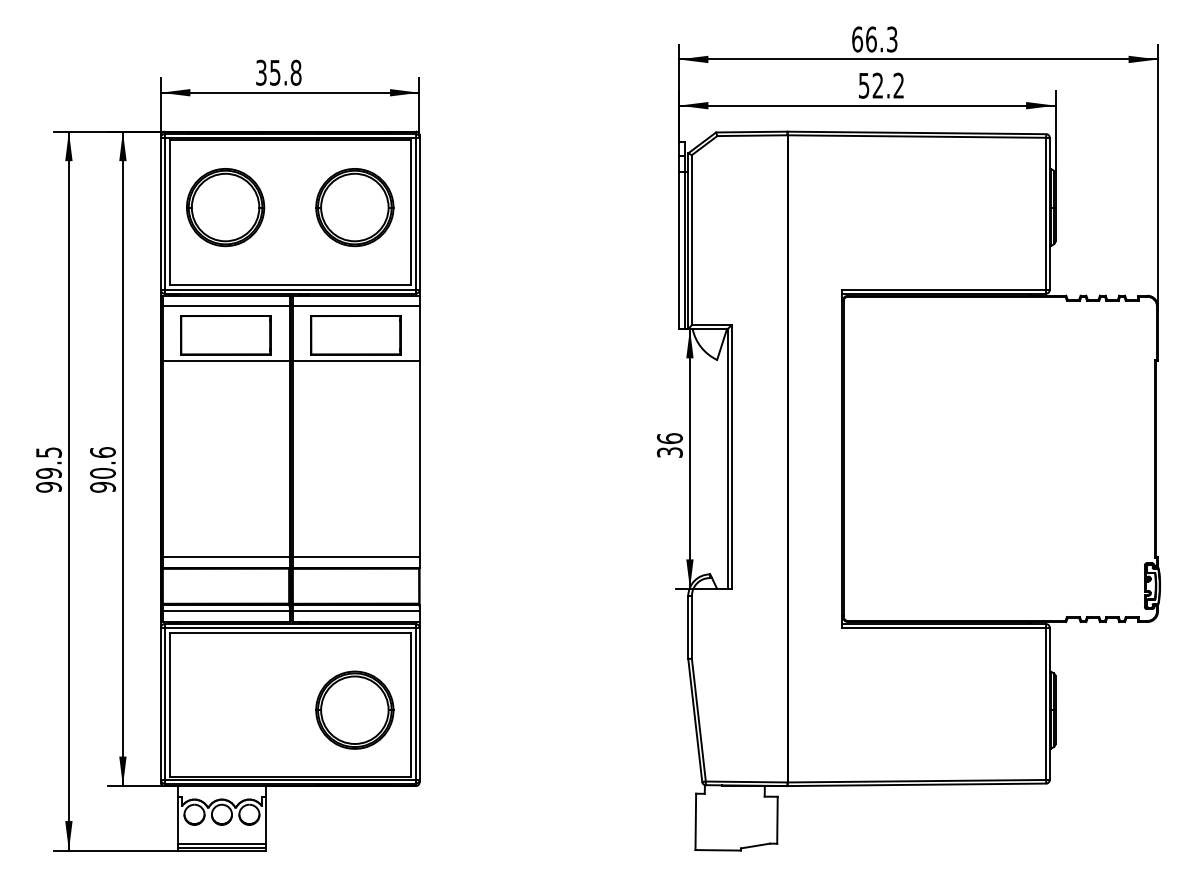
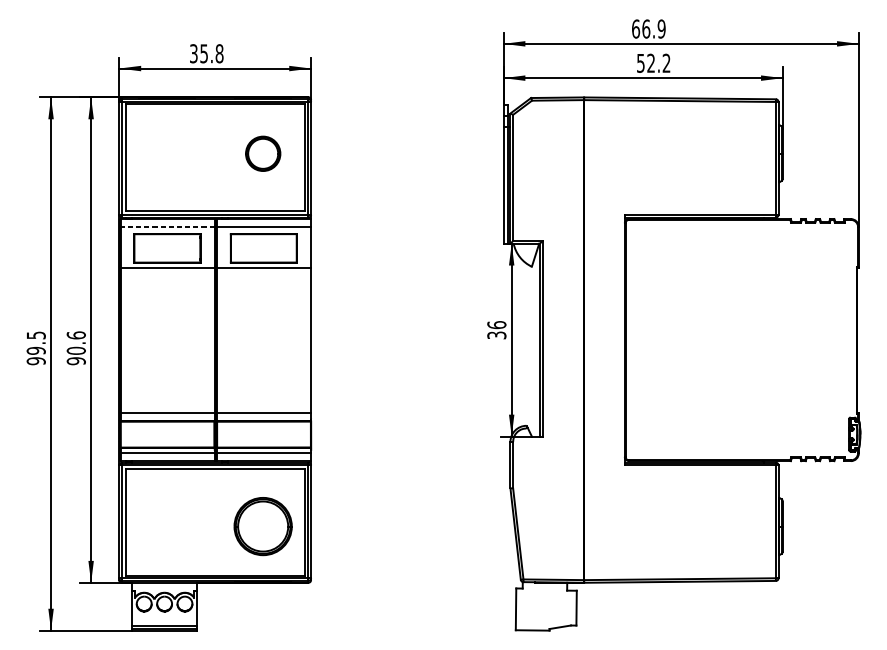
text: (891, 39) -> (661, 29), 66.3 -> 66.9
part: (225, 207) -> (167, 153), removed
part: (354, 207) -> (262, 153), size x0.6
line: (225, 306) -> (167, 227), solid -> dashed

